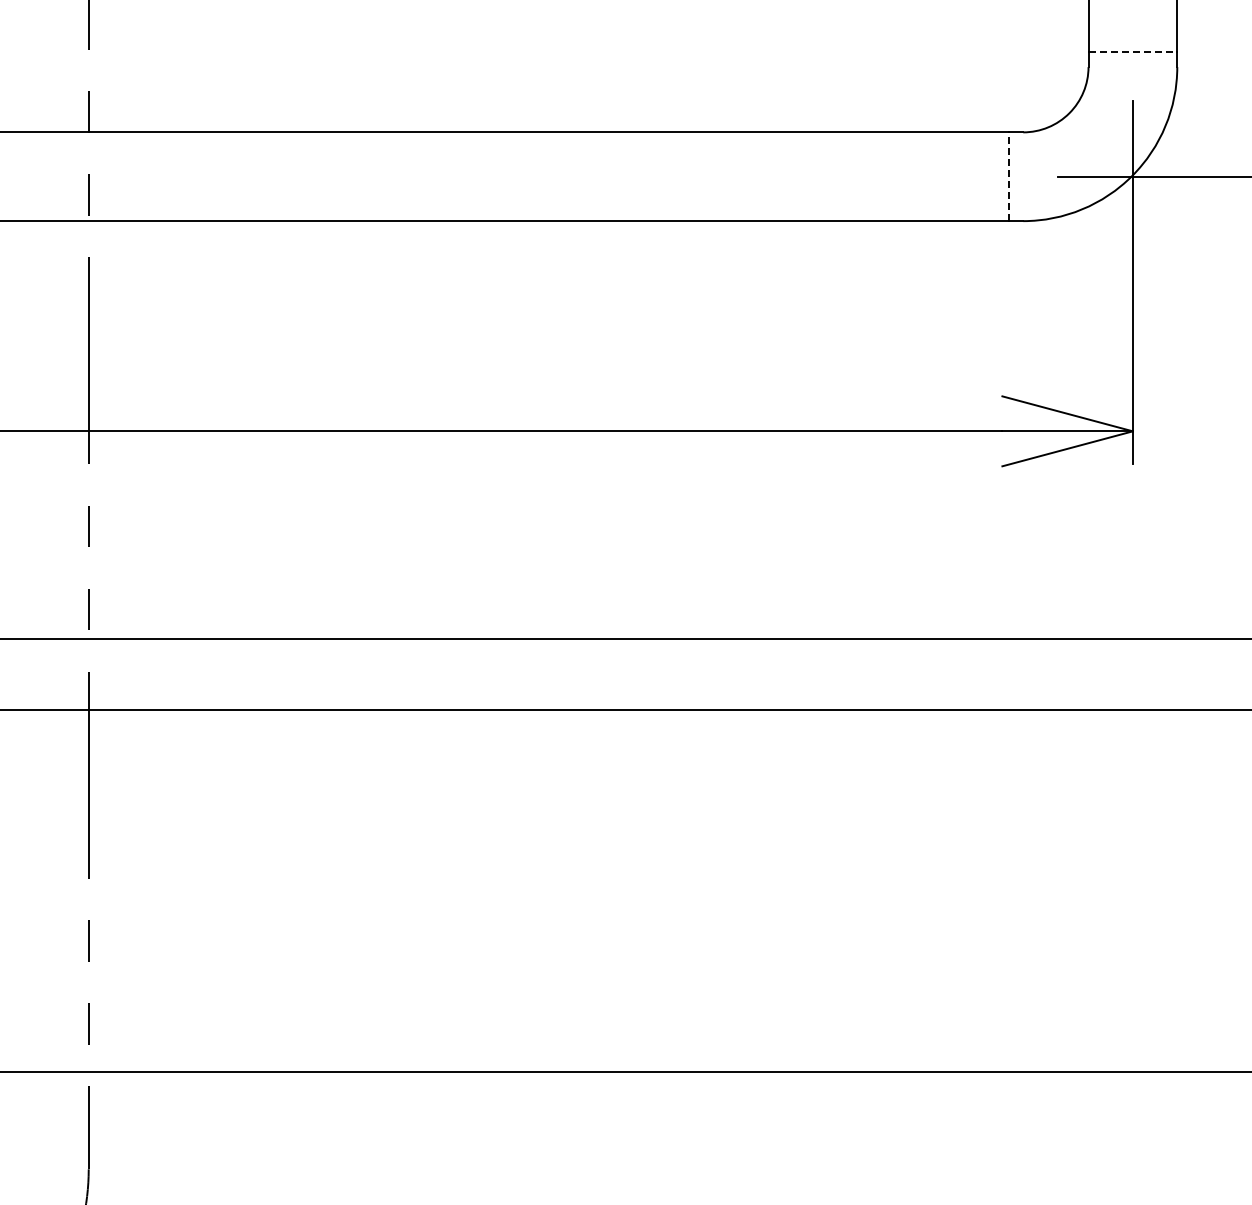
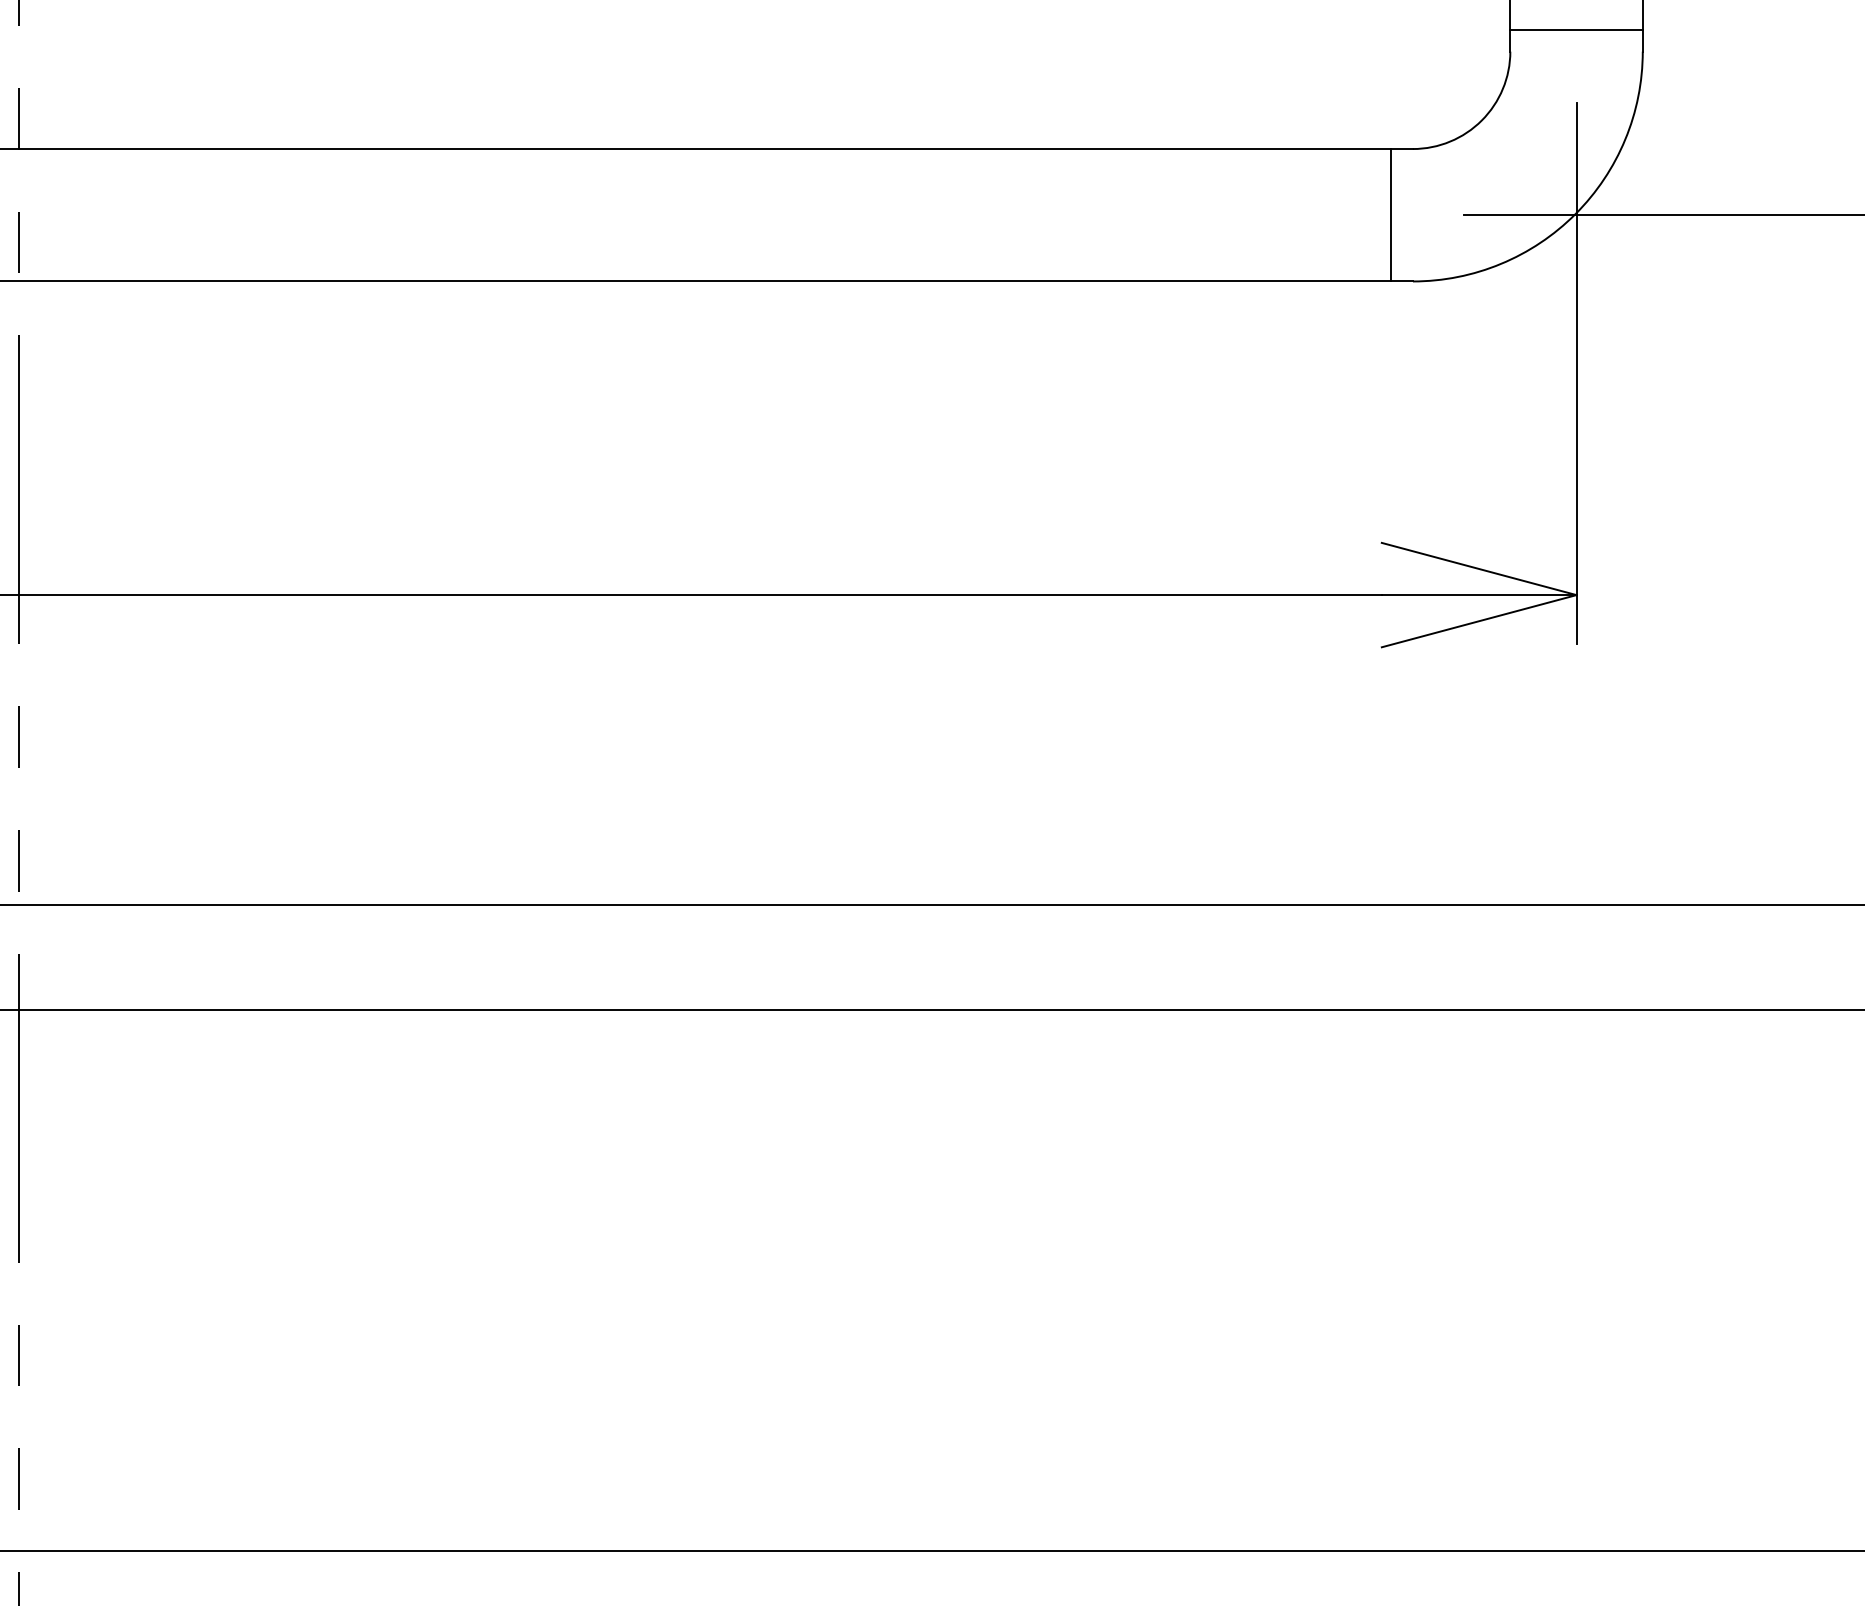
line: (1133, 52) -> (1577, 29), dashed -> solid
line: (1008, 176) -> (1390, 214), dashed -> solid

